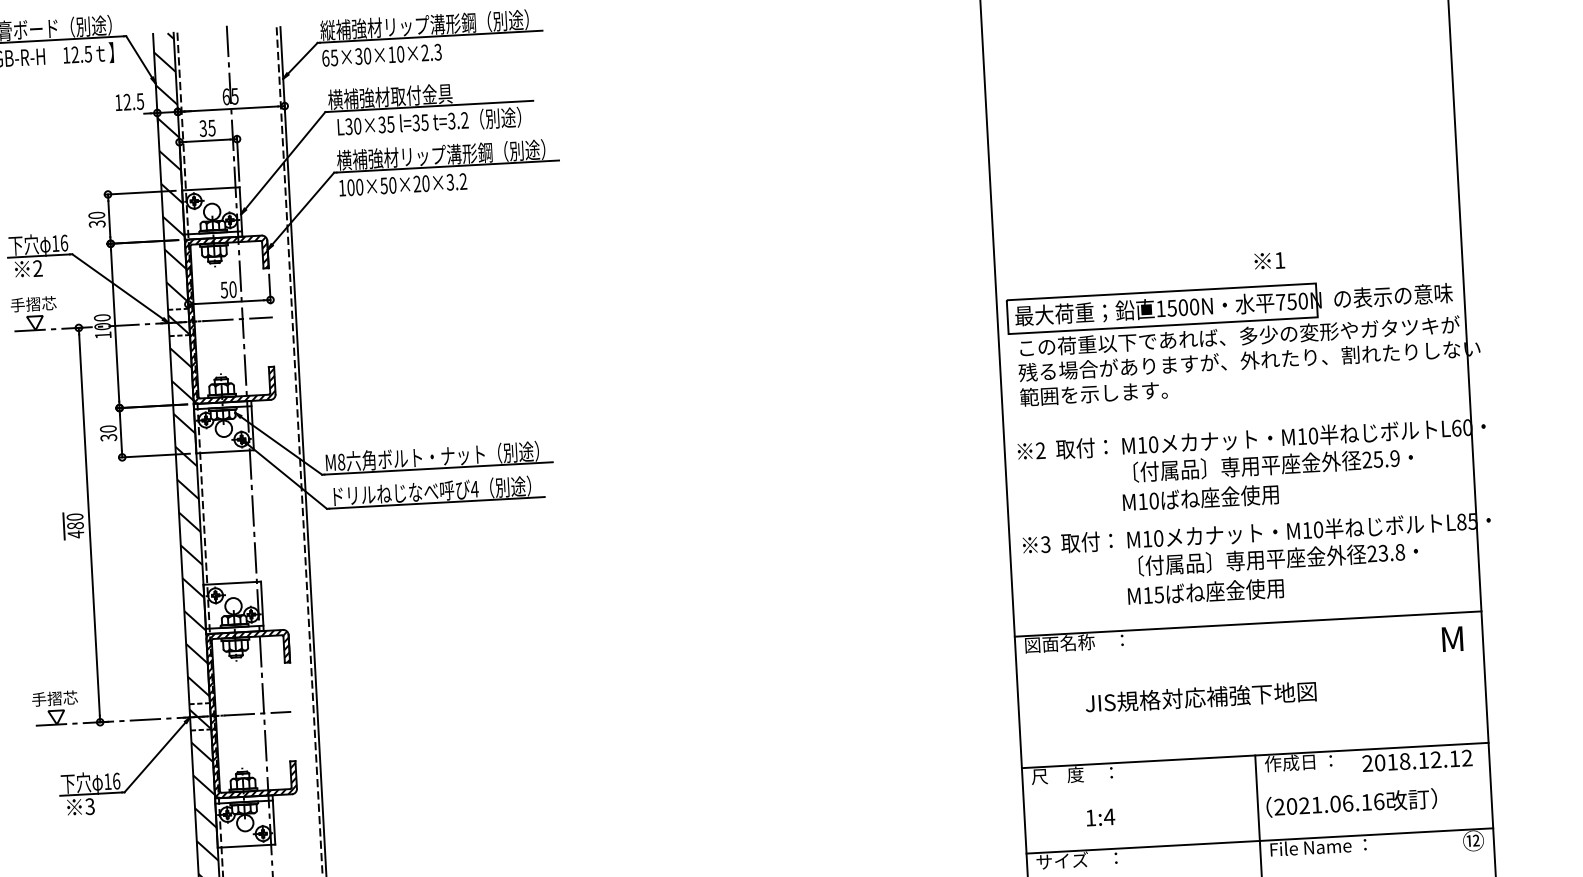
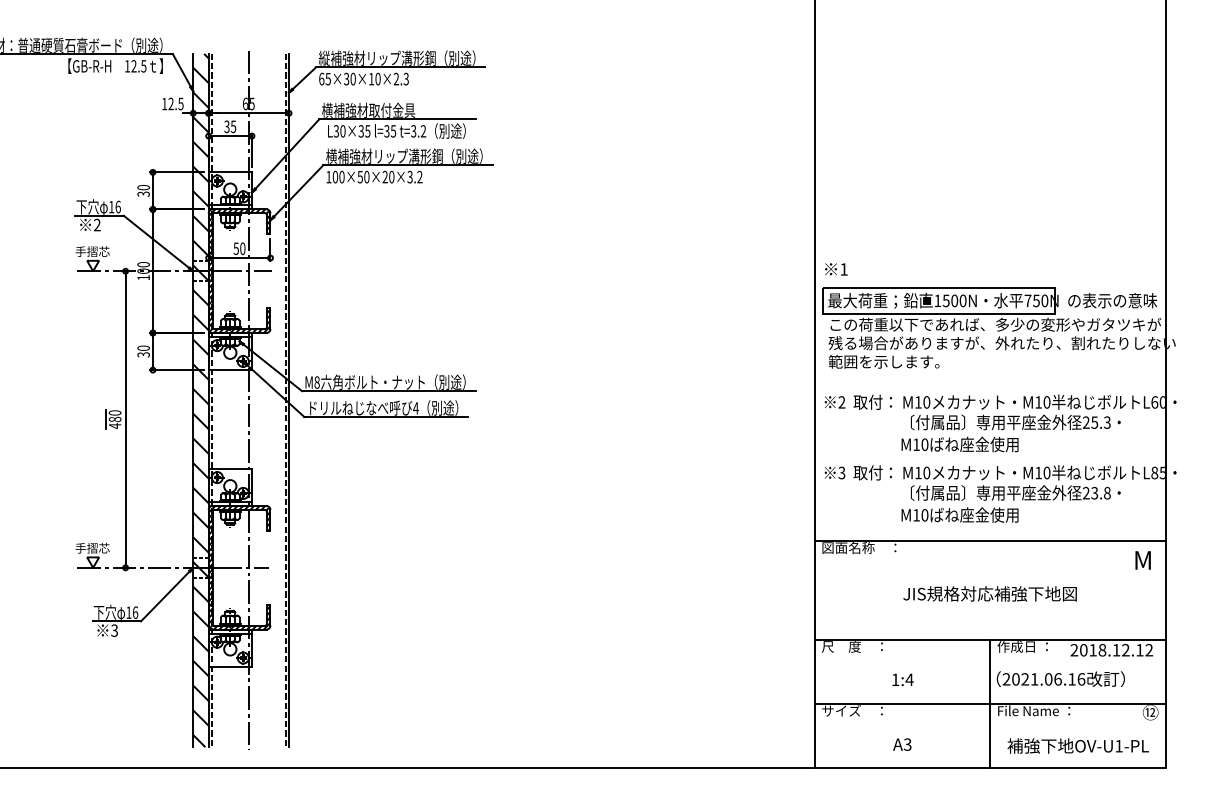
text: (1269, 261) -> (836, 269), moved
text: (1393, 458) -> (1106, 422), 25.9 -> 25.3
text: (1158, 595) -> (924, 515), M15 -> M10
text: (1200, 696) -> (989, 593), moved
text: (1099, 817) -> (902, 679), moved

